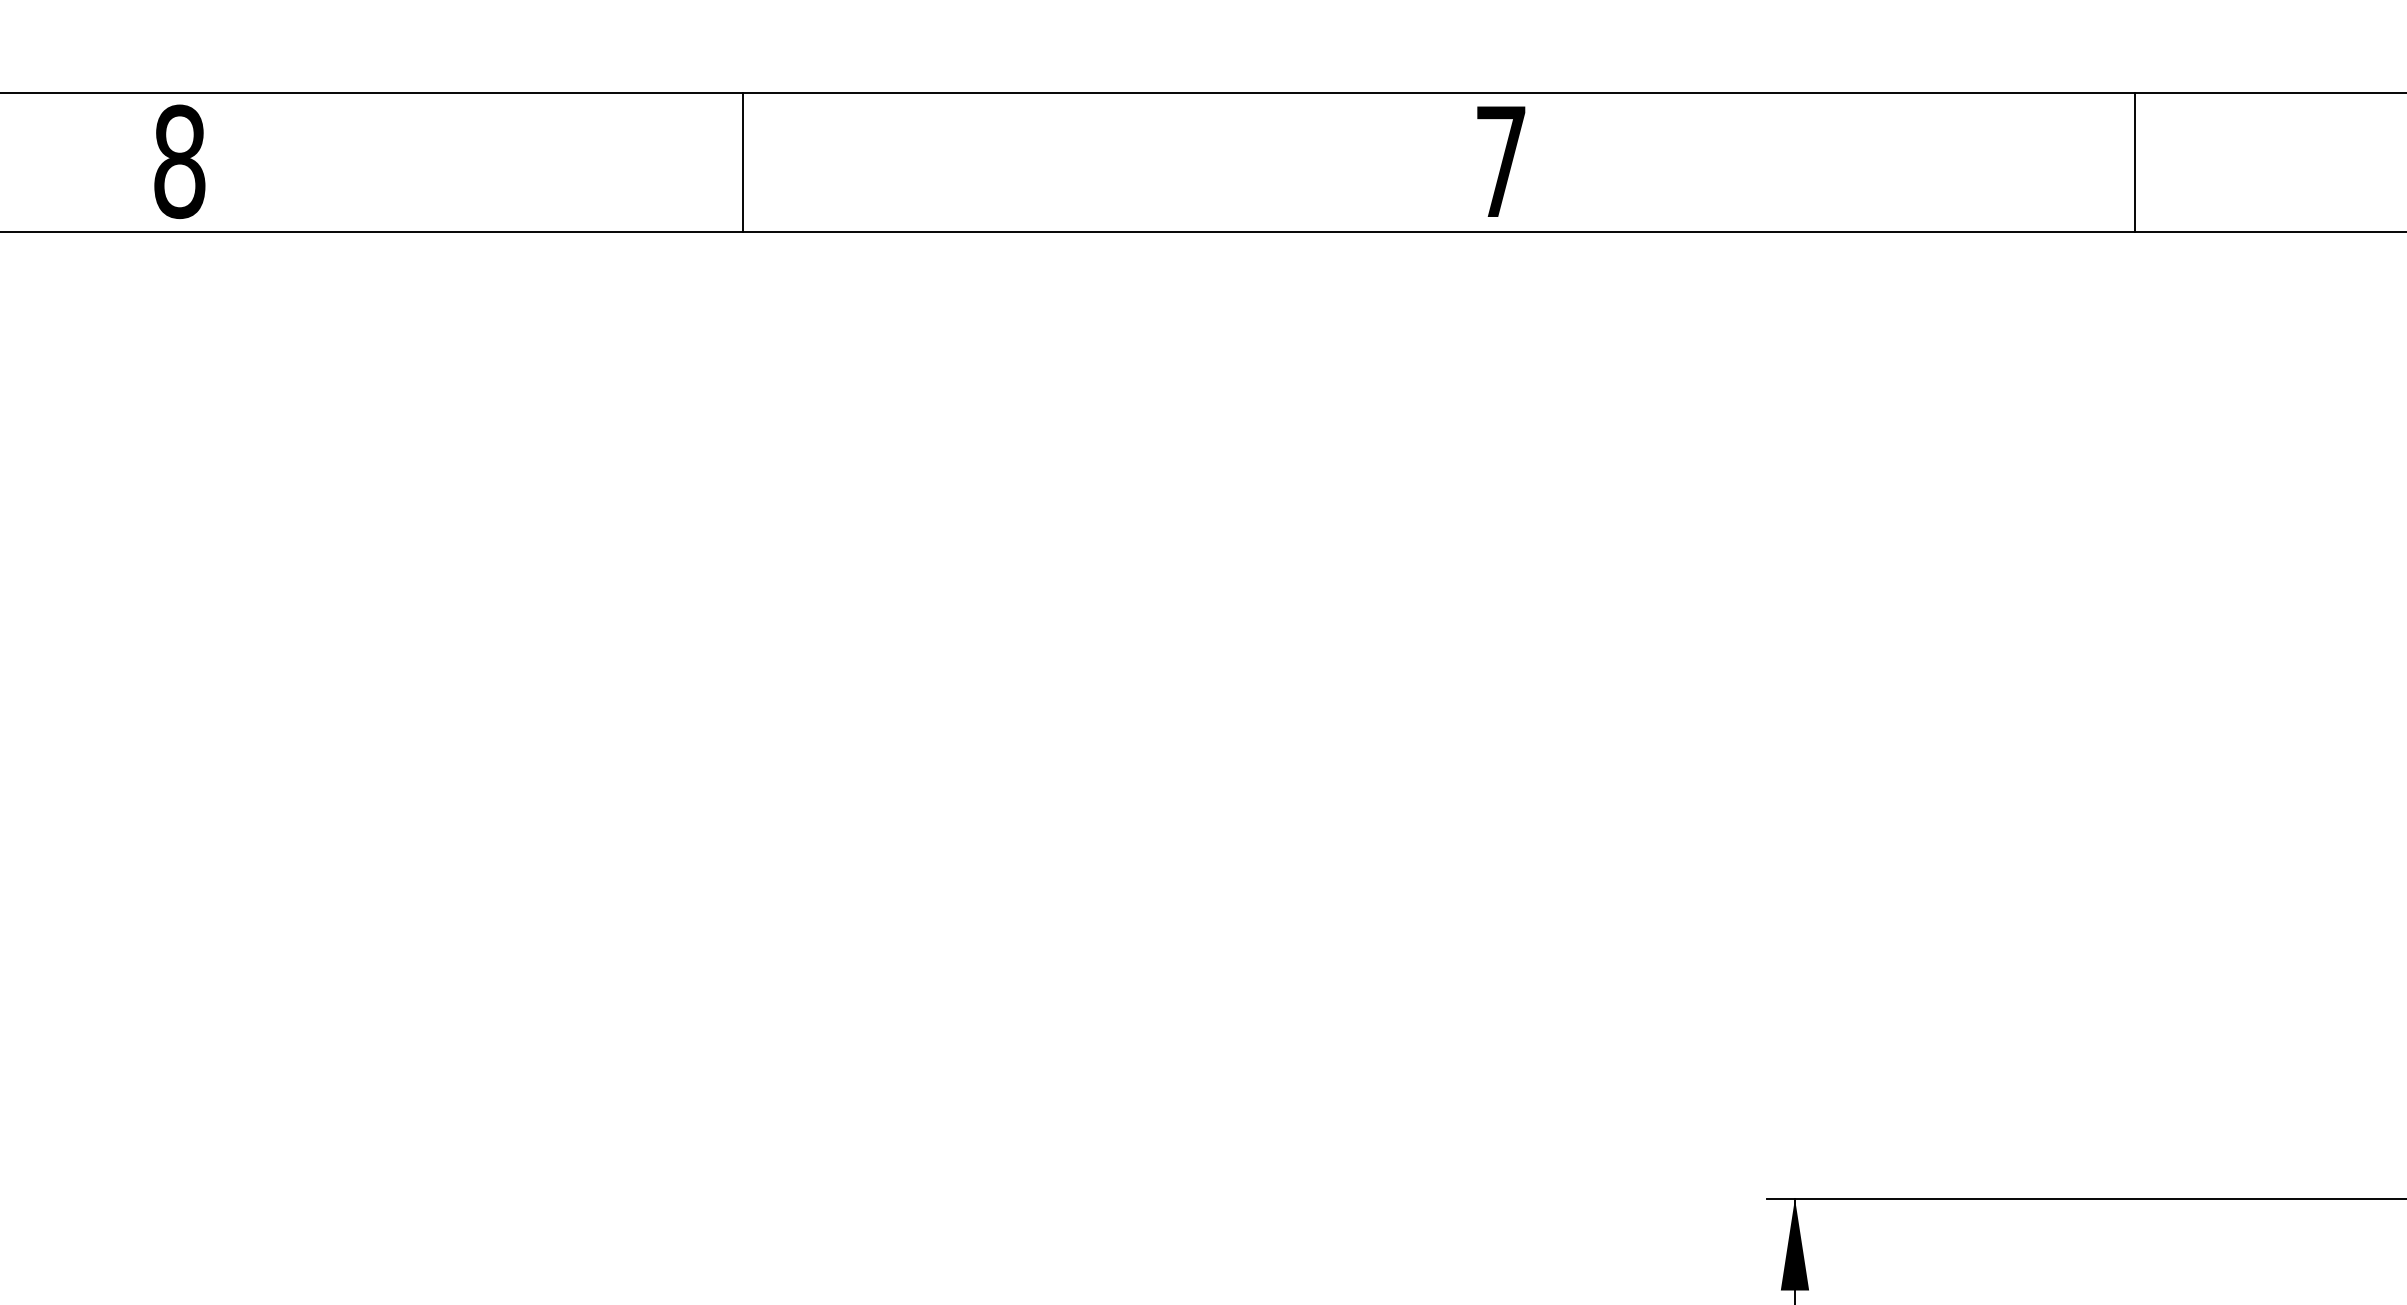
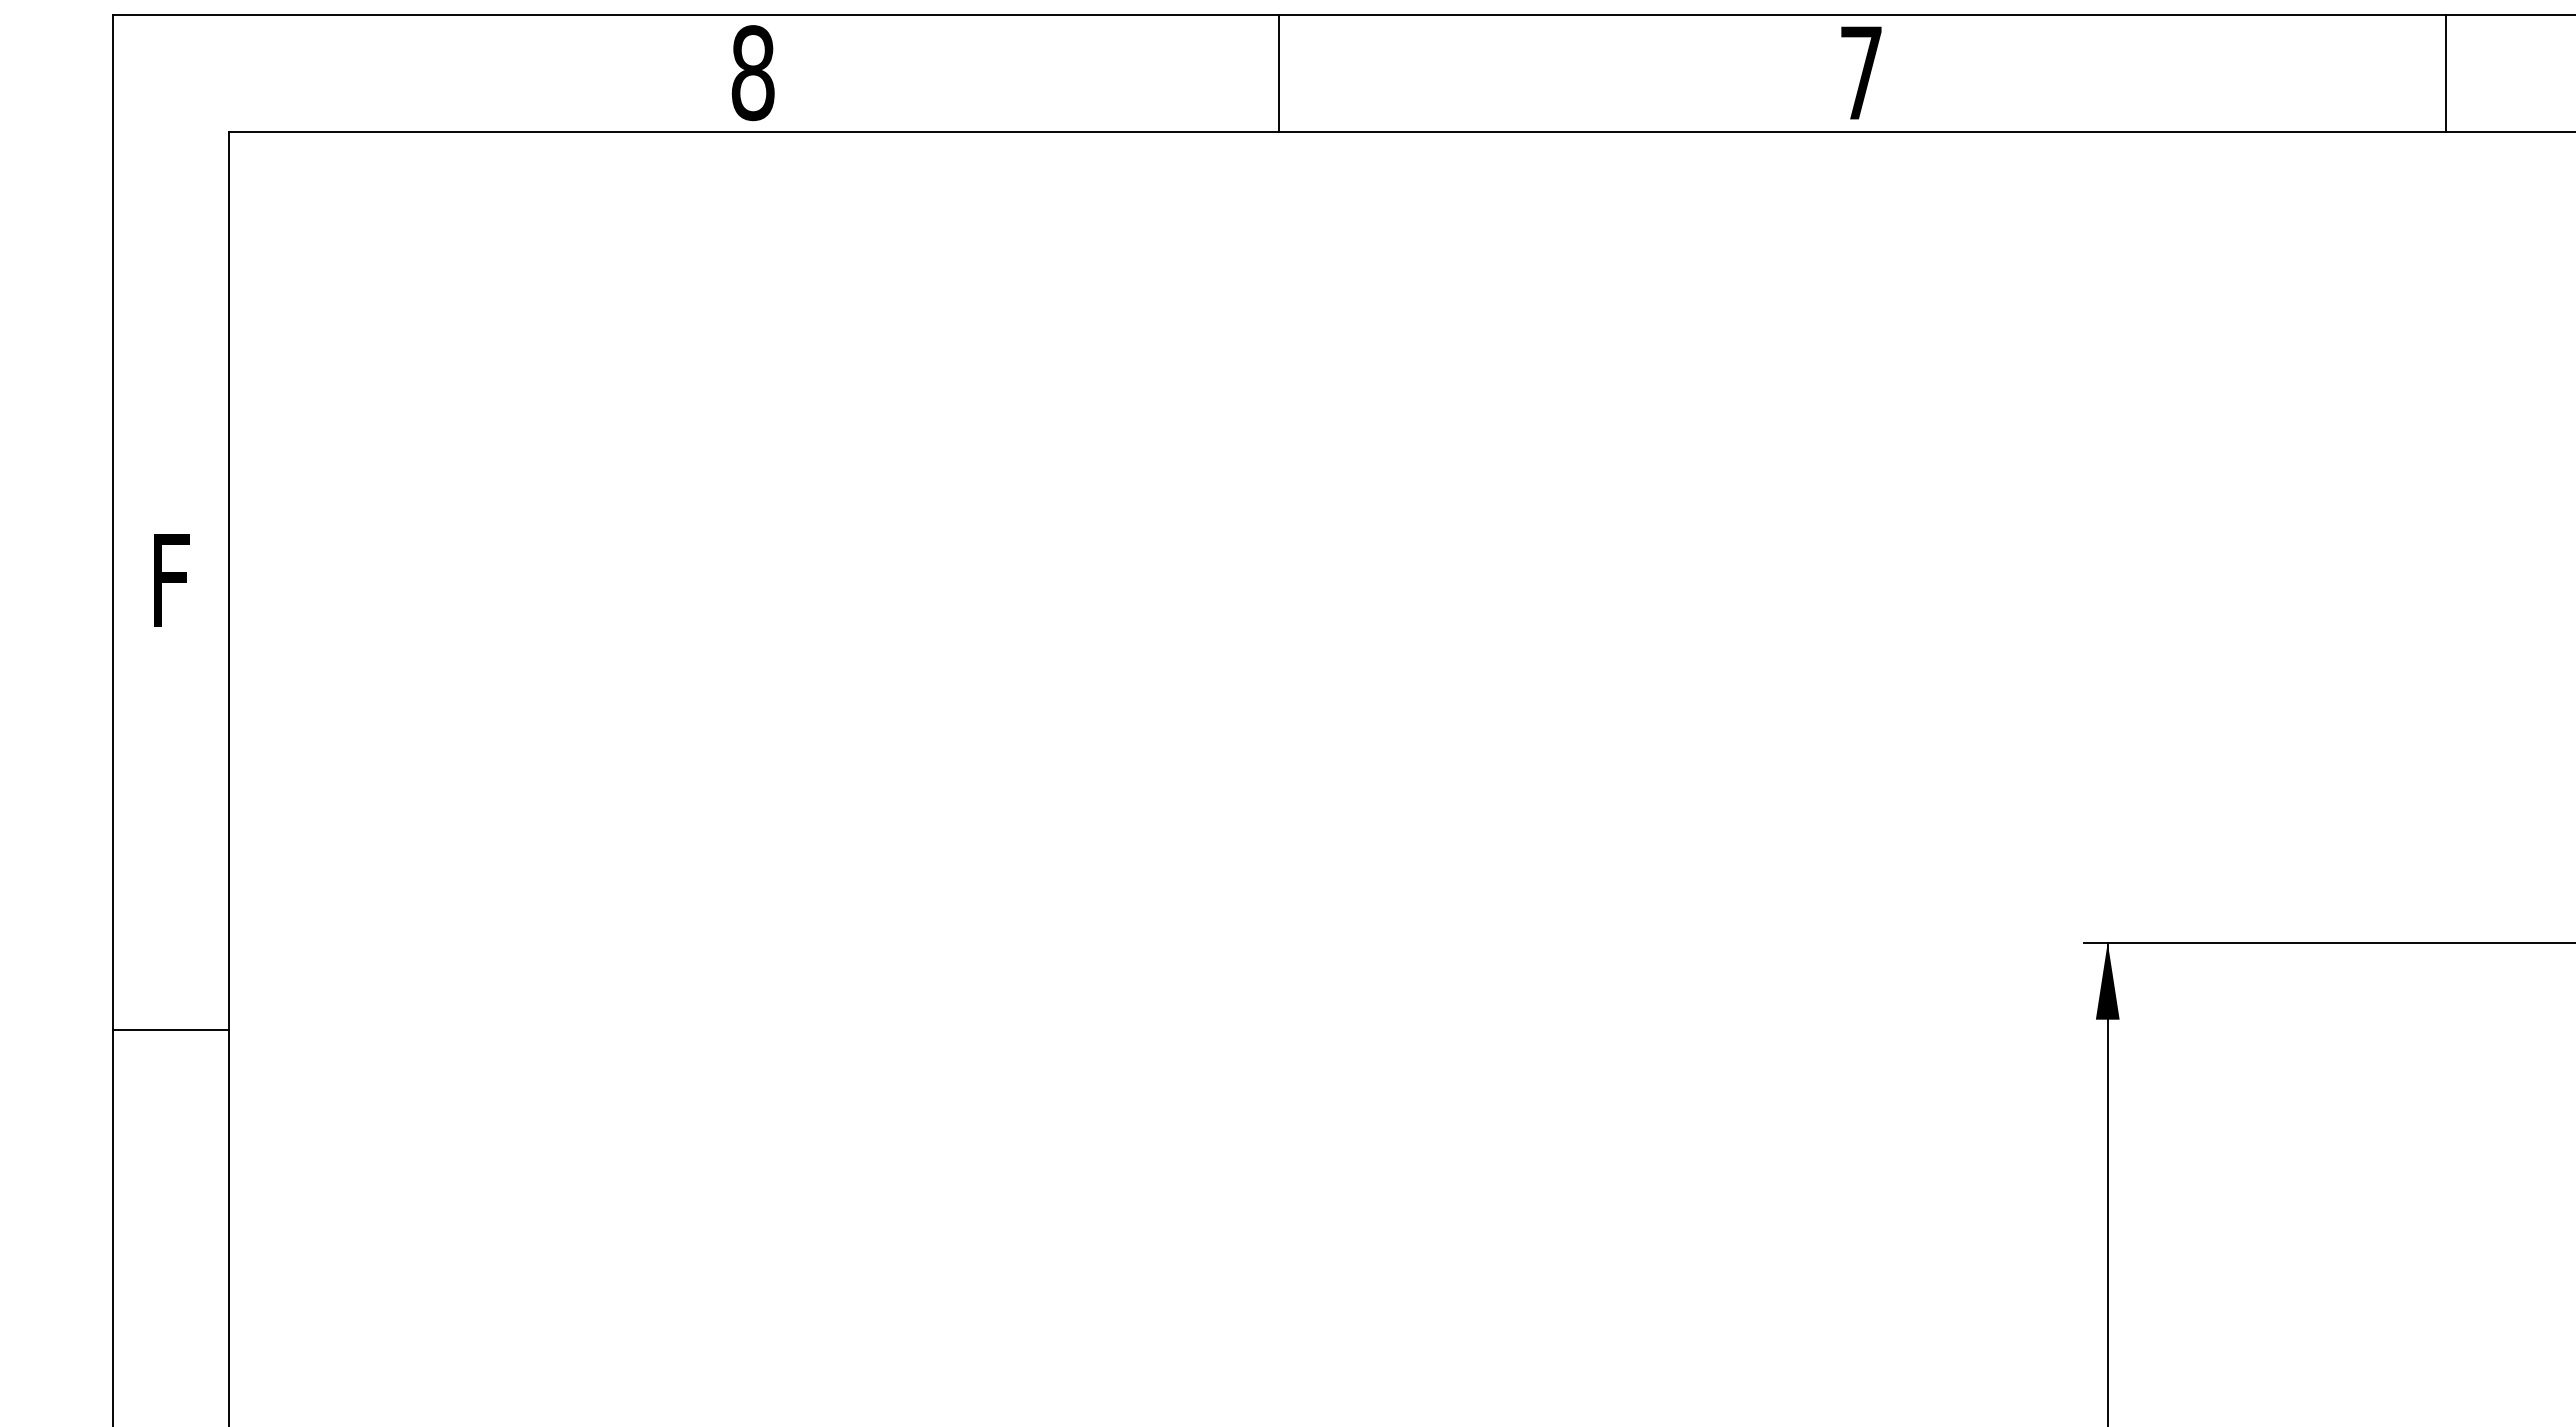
line: (742, 162) -> (1279, 73), moved
line: (2134, 162) -> (2445, 73), moved

